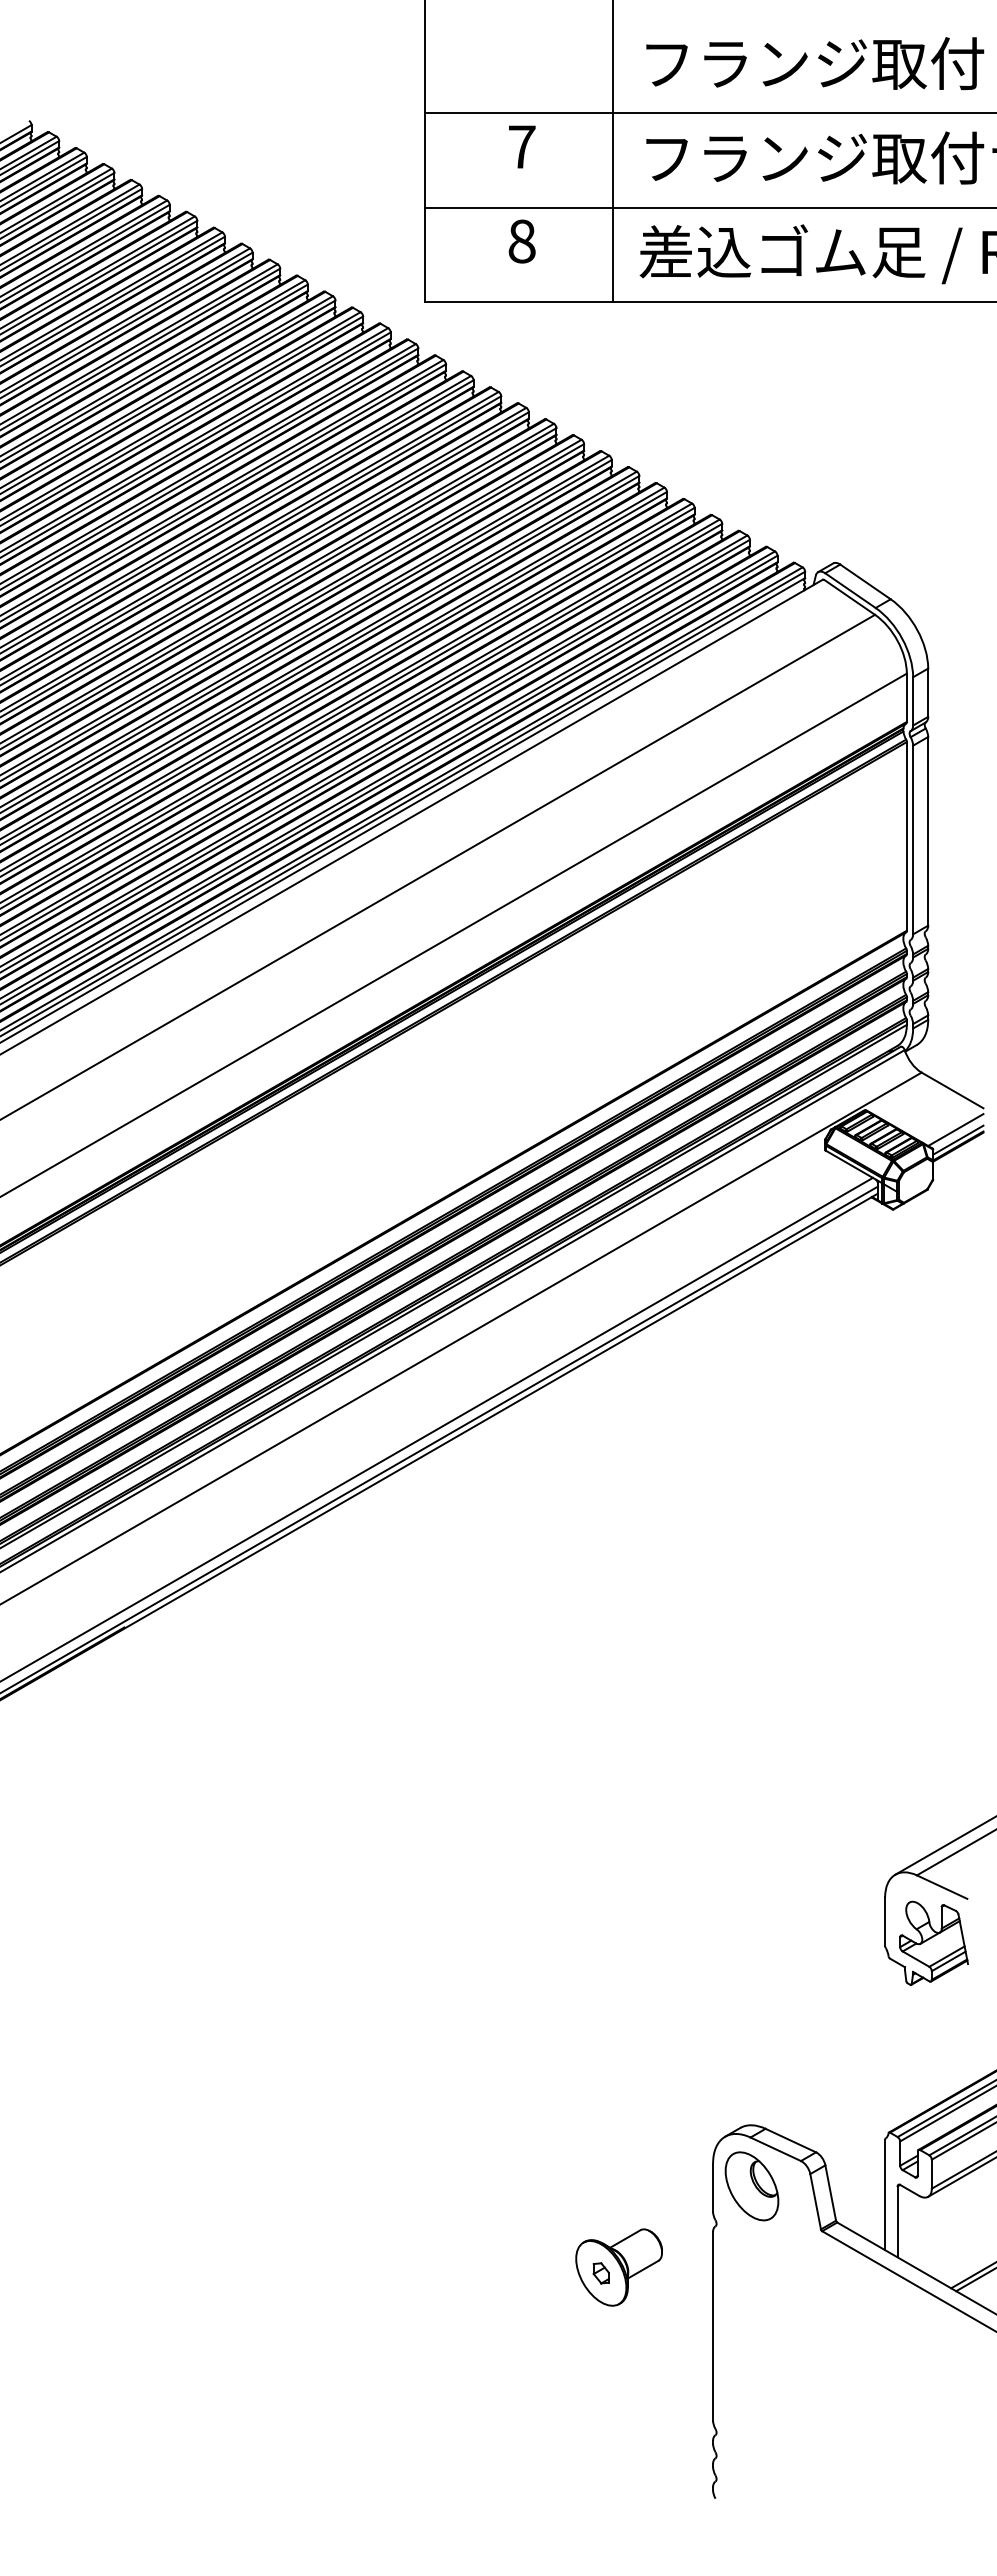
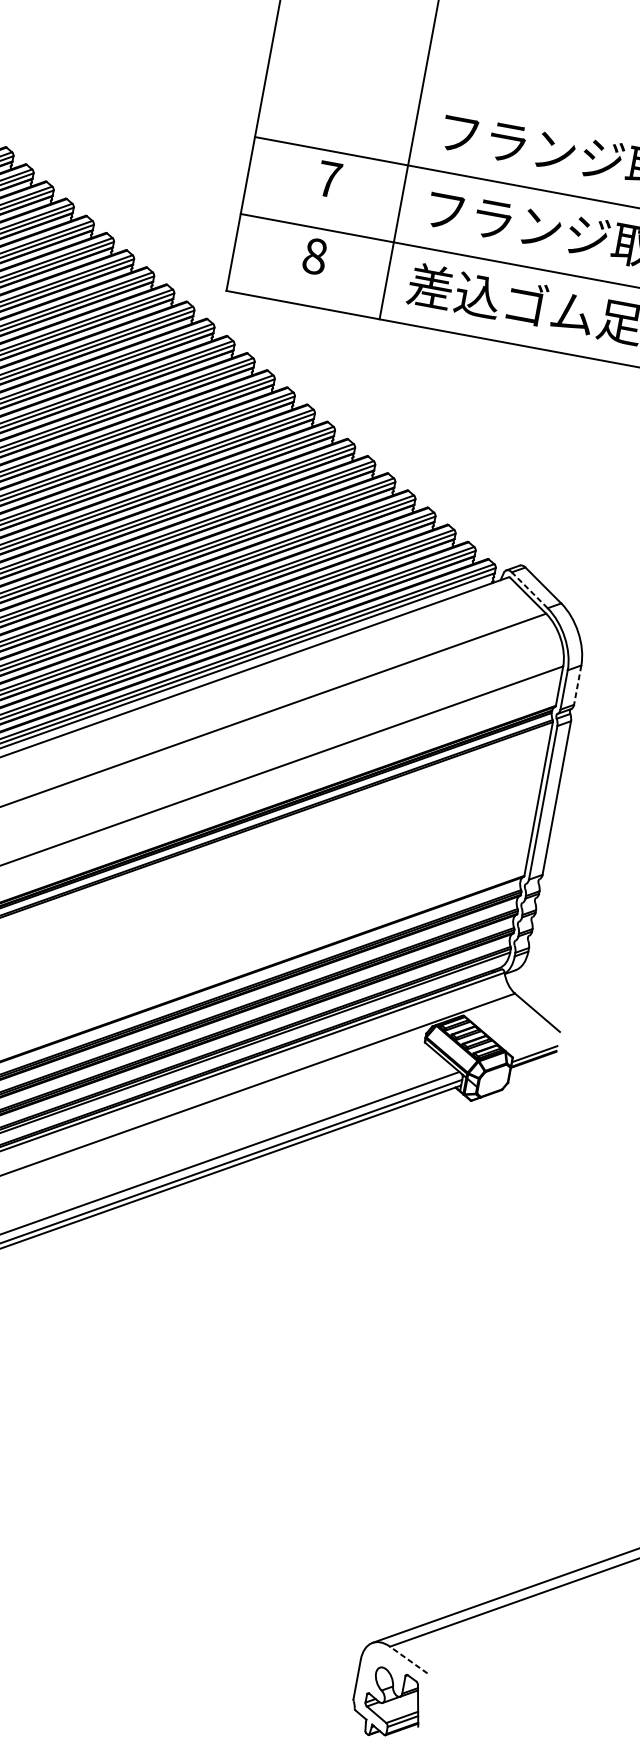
line: (850, 590) -> (529, 590), solid -> dashed
line: (928, 693) -> (577, 685), solid -> dashed
line: (955, 1129) -> (534, 1045), removed
line: (942, 1887) -> (409, 1660), solid -> dashed

